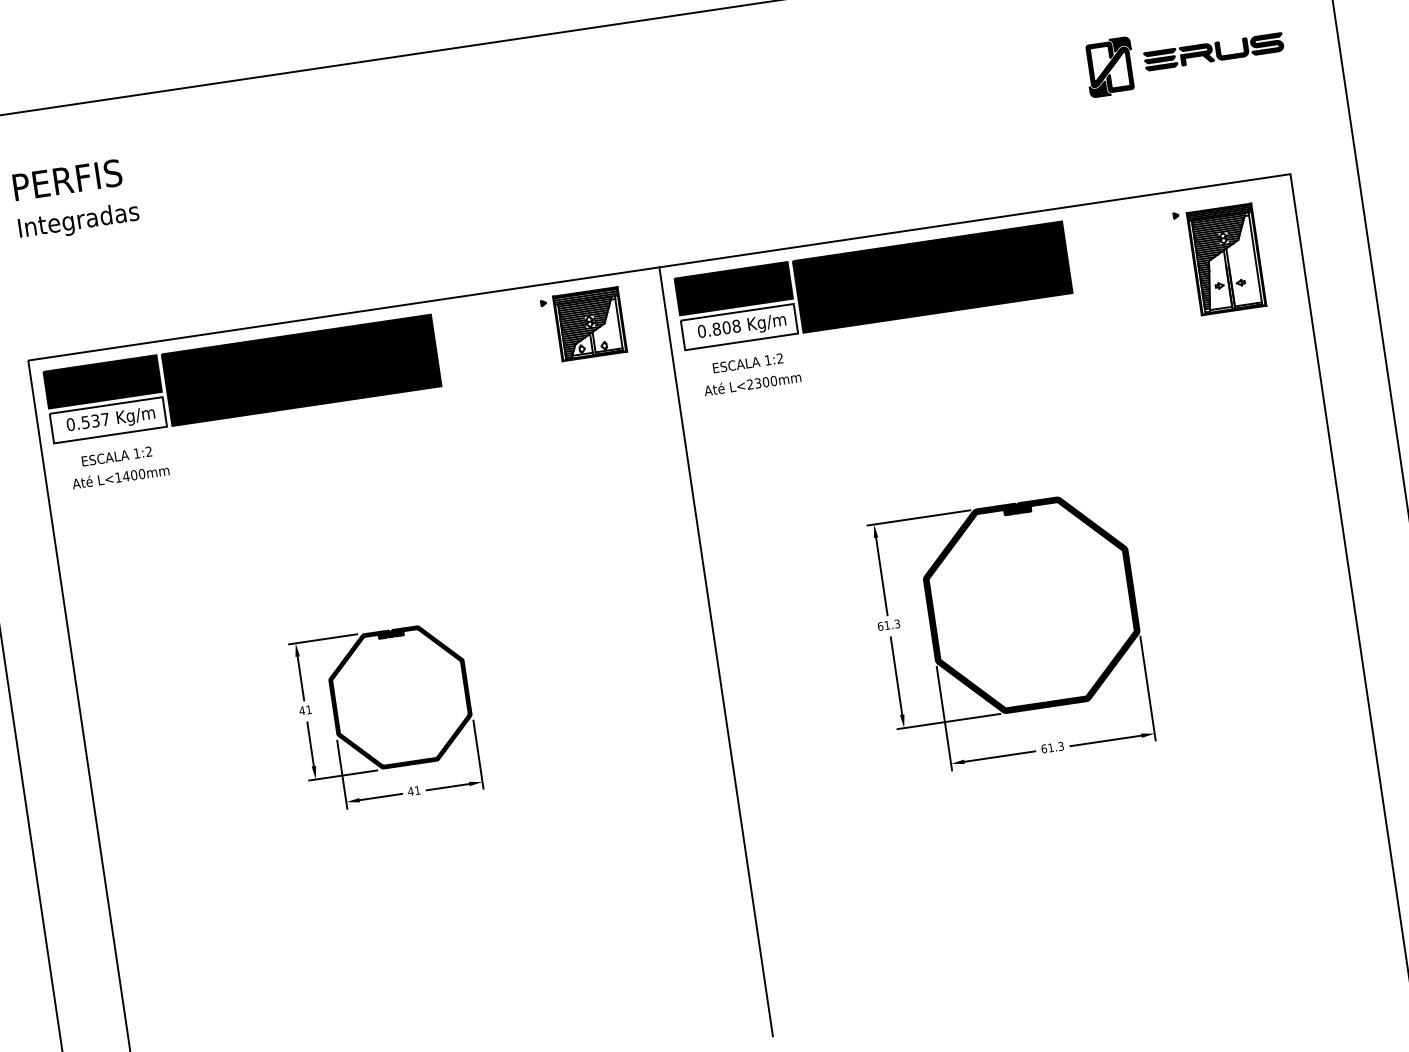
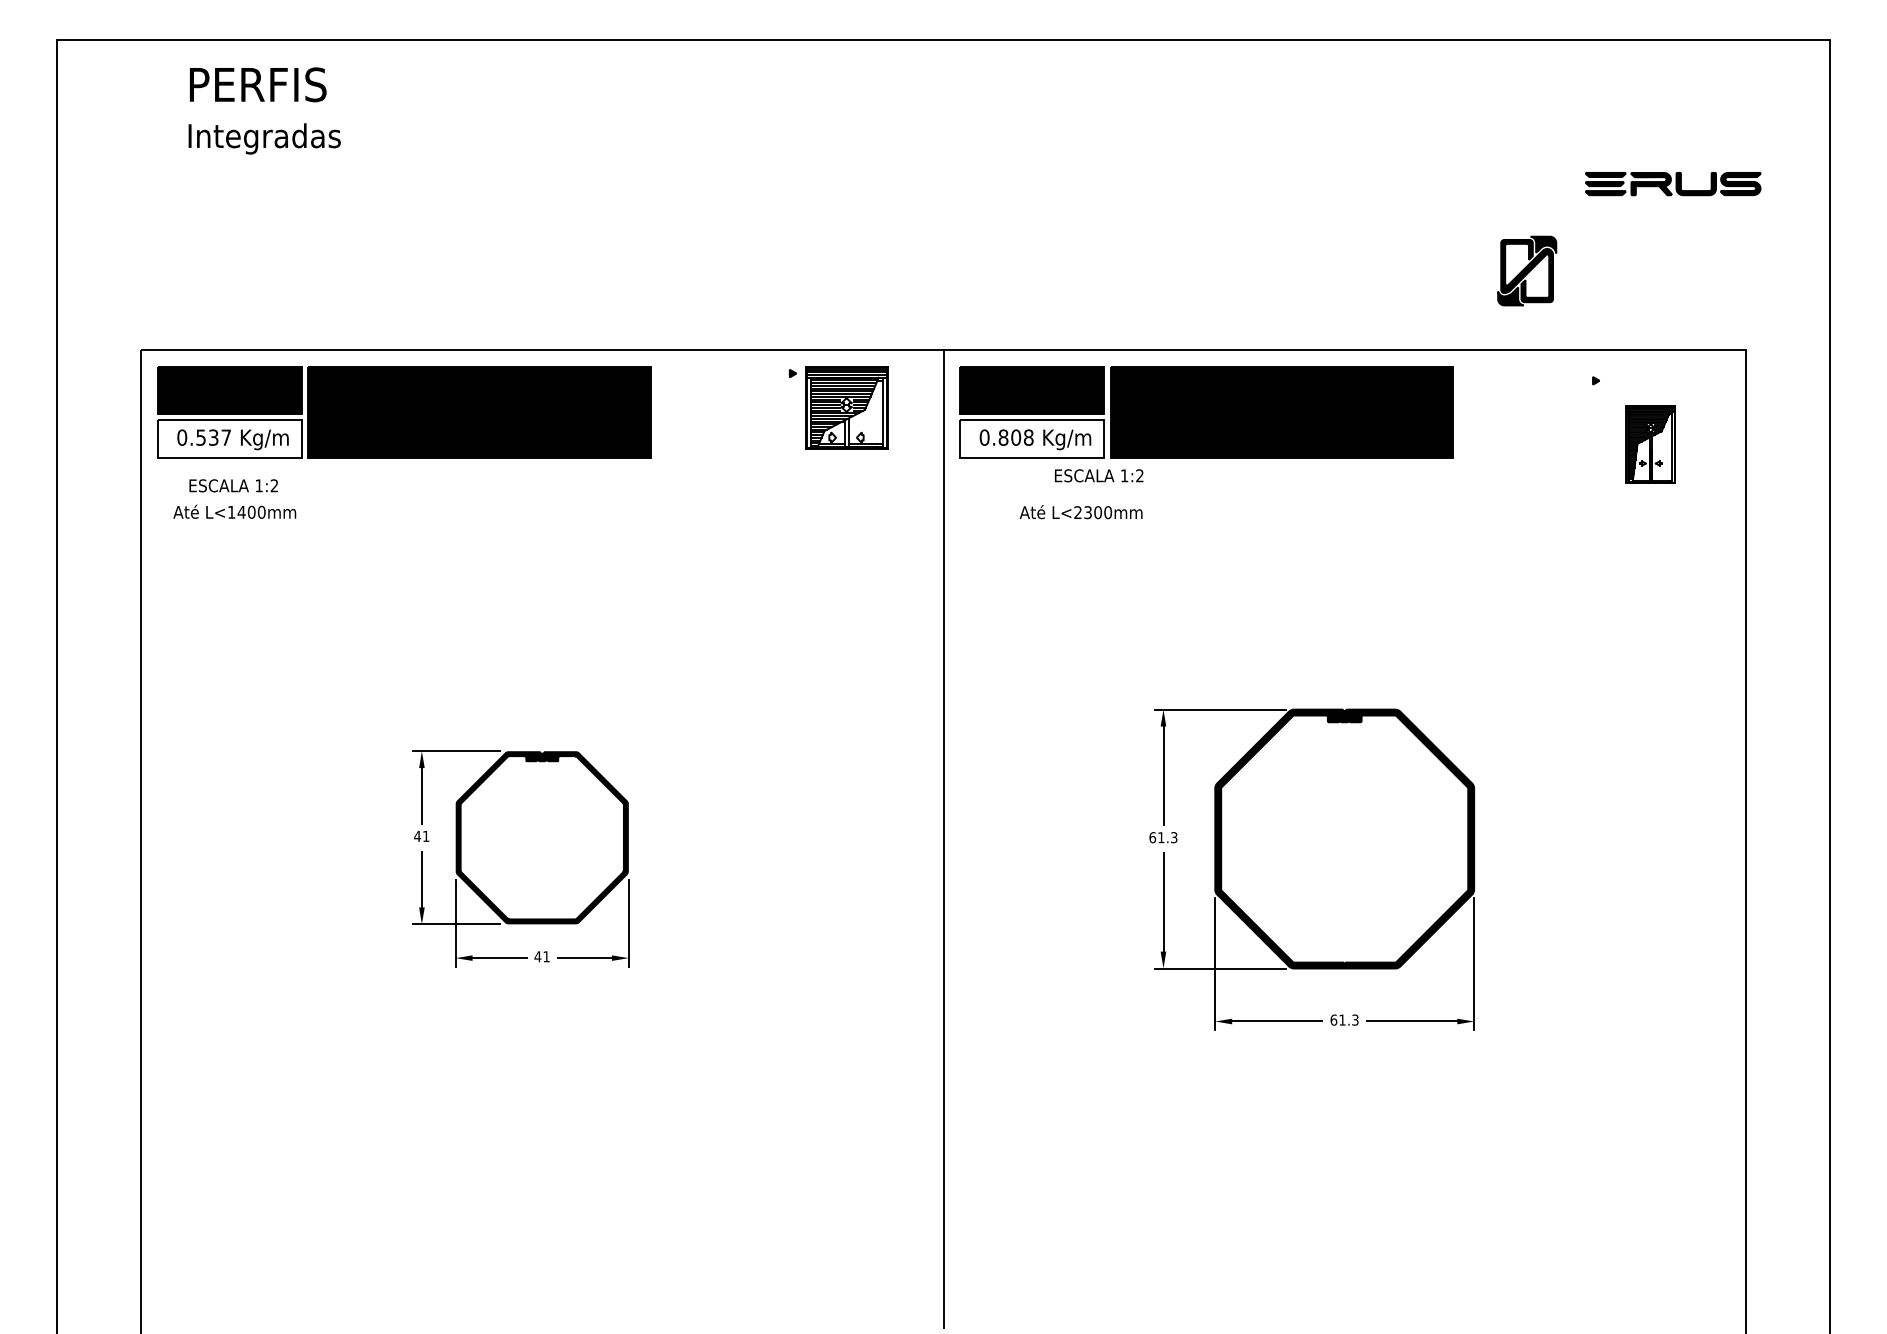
part: (1110, 66) -> (1527, 270), moved
text: (75, 199) -> (264, 110), moved
part: (1226, 259) -> (1650, 444), size x0.6
text: (748, 363) -> (1099, 475), moved
text: (752, 384) -> (1080, 512), moved

